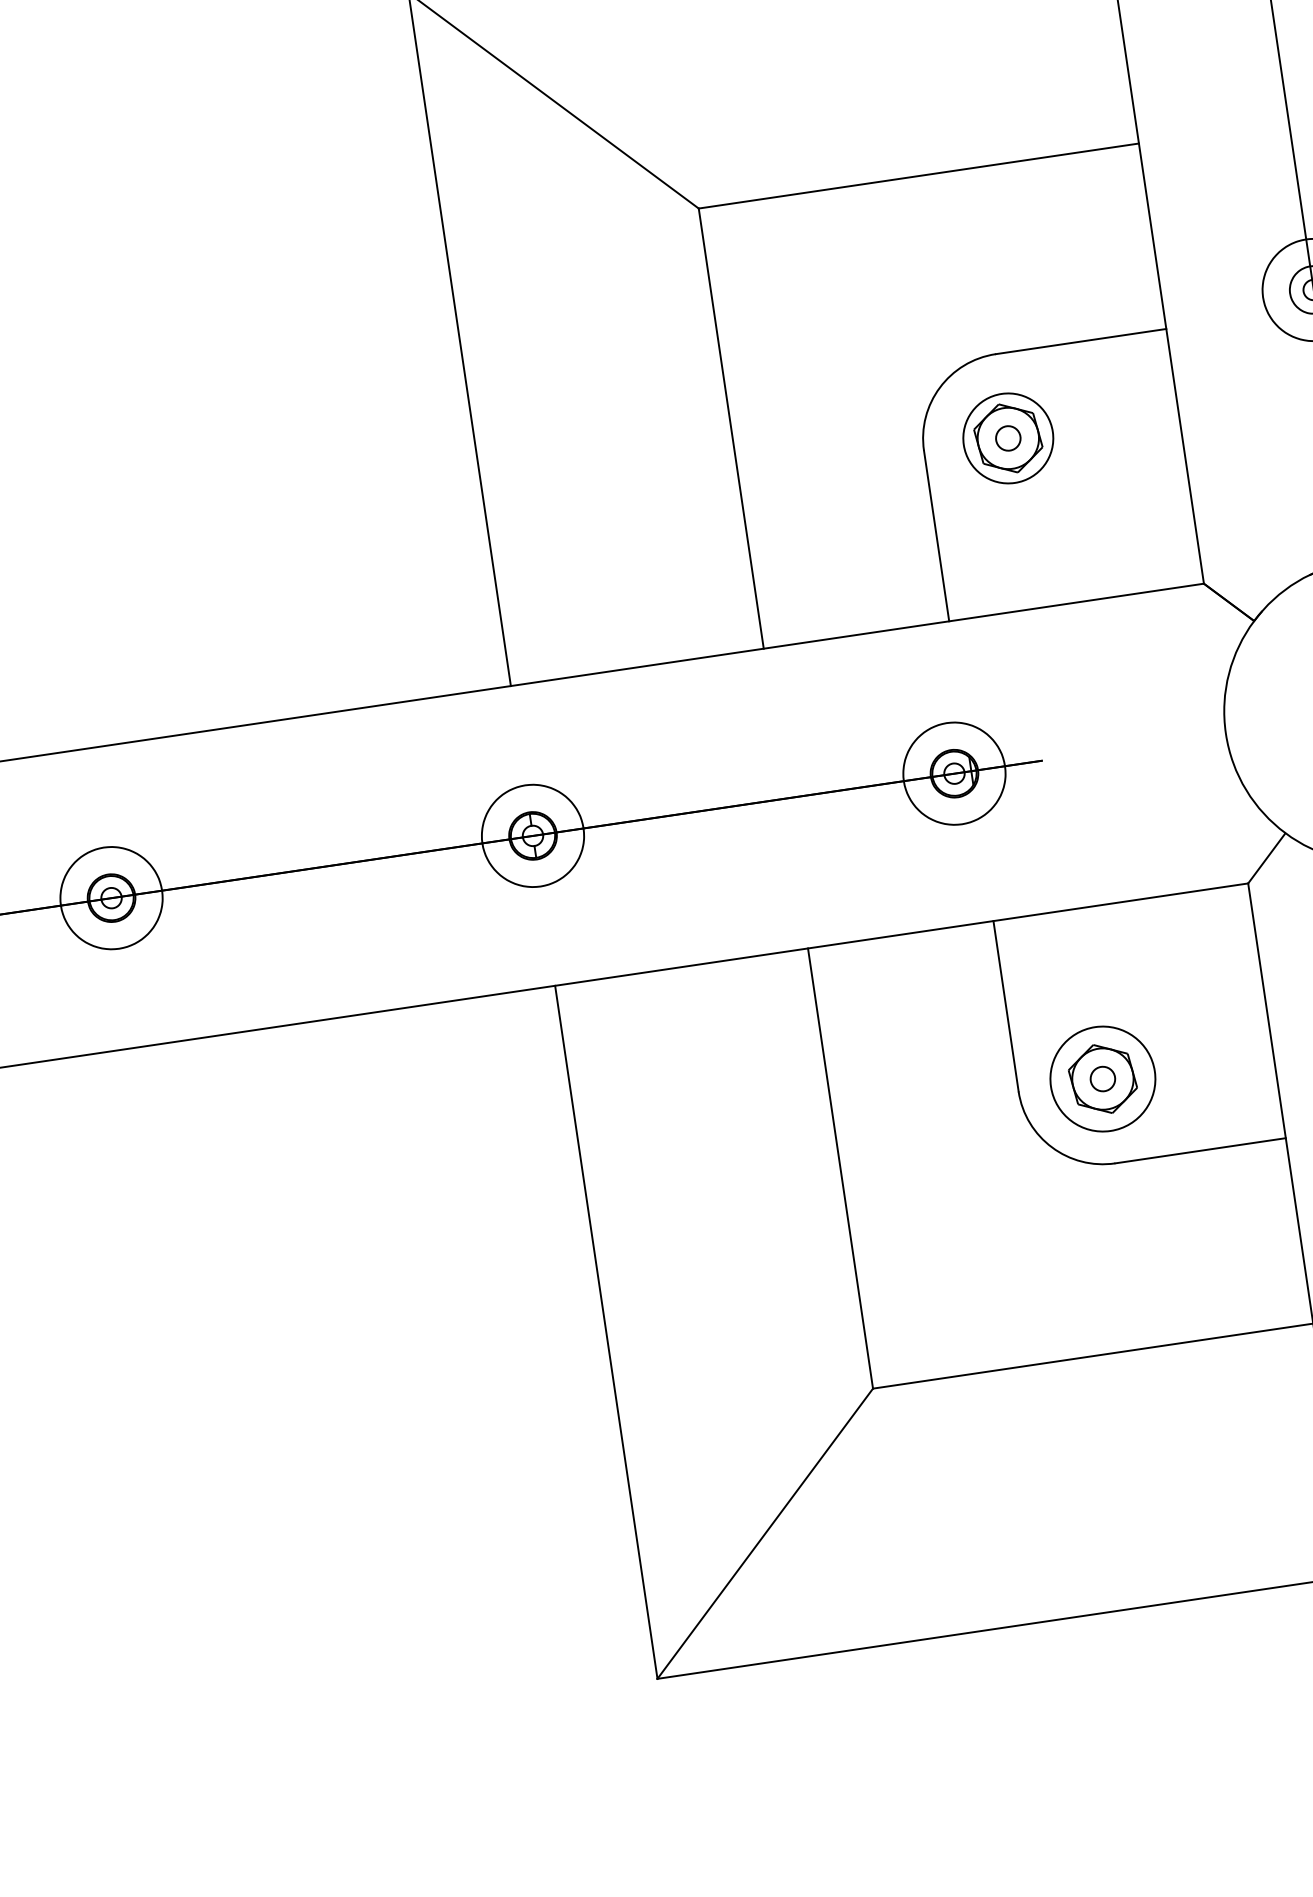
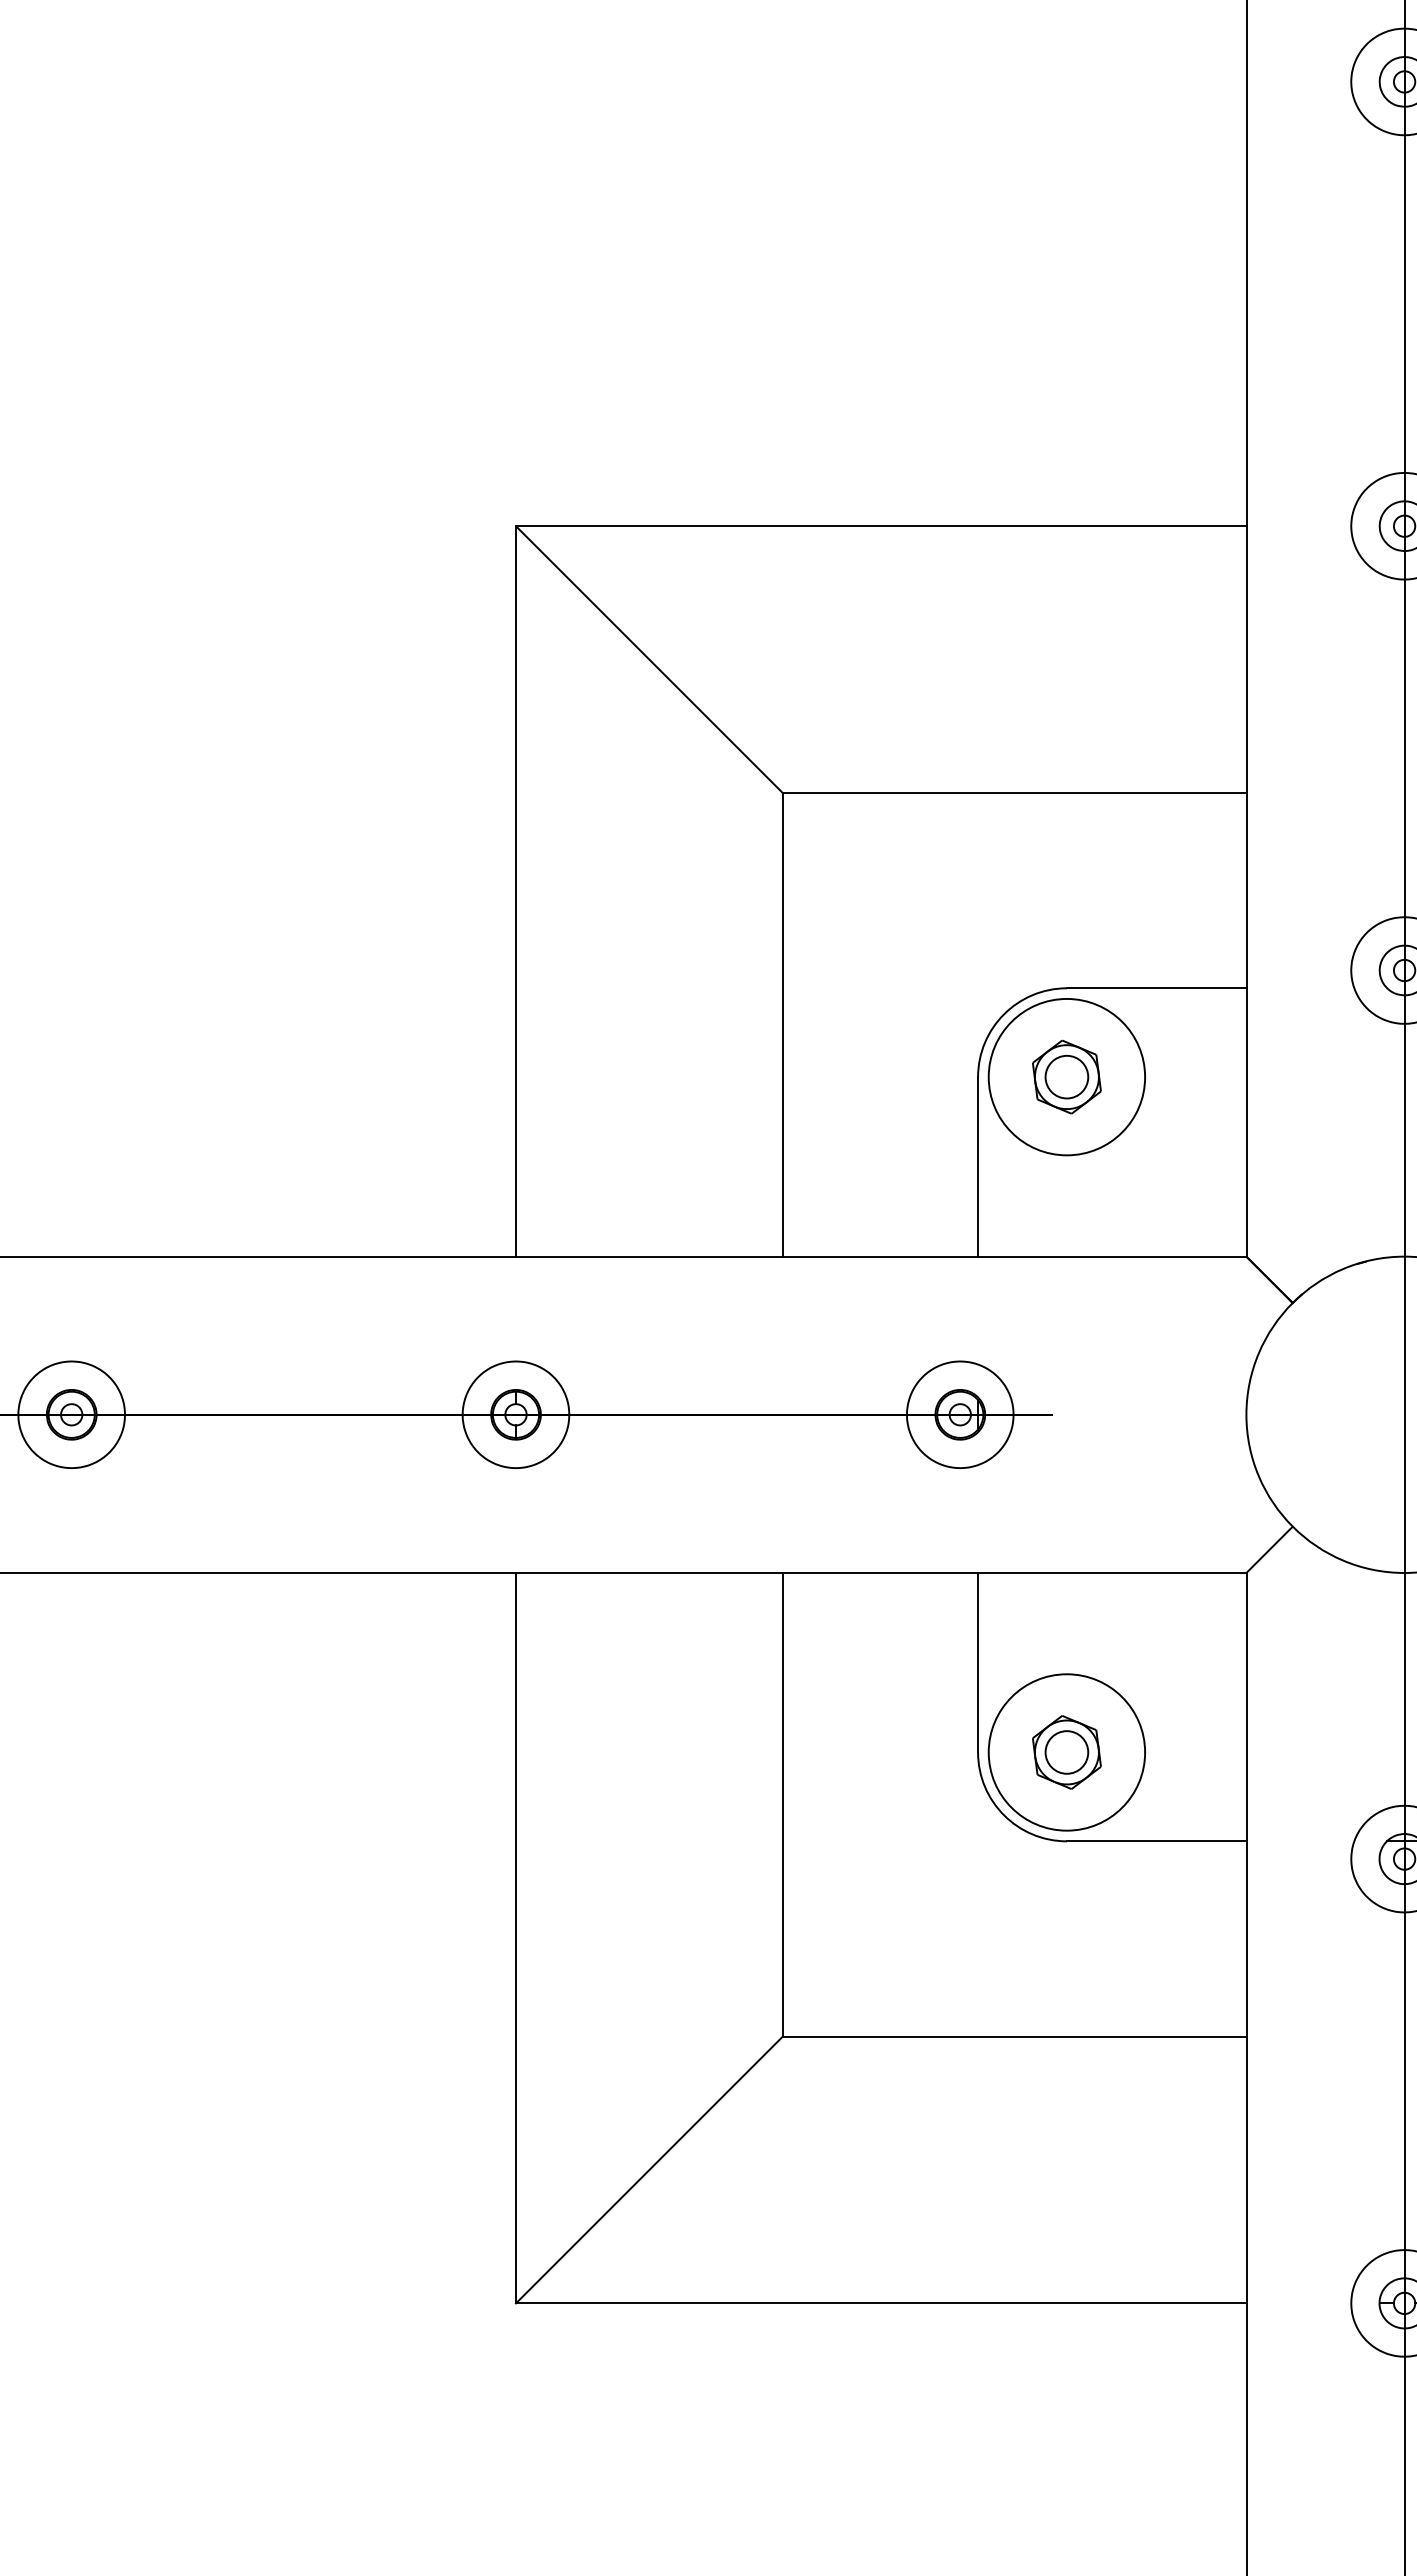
circle: (1007, 437) -> (1066, 1076), size x1.67
circle: (1007, 437) -> (1066, 1076), size x1.67
circle: (1102, 1079) -> (1066, 1752), size x1.43
circle: (1102, 1079) -> (1066, 1752), size x1.67

